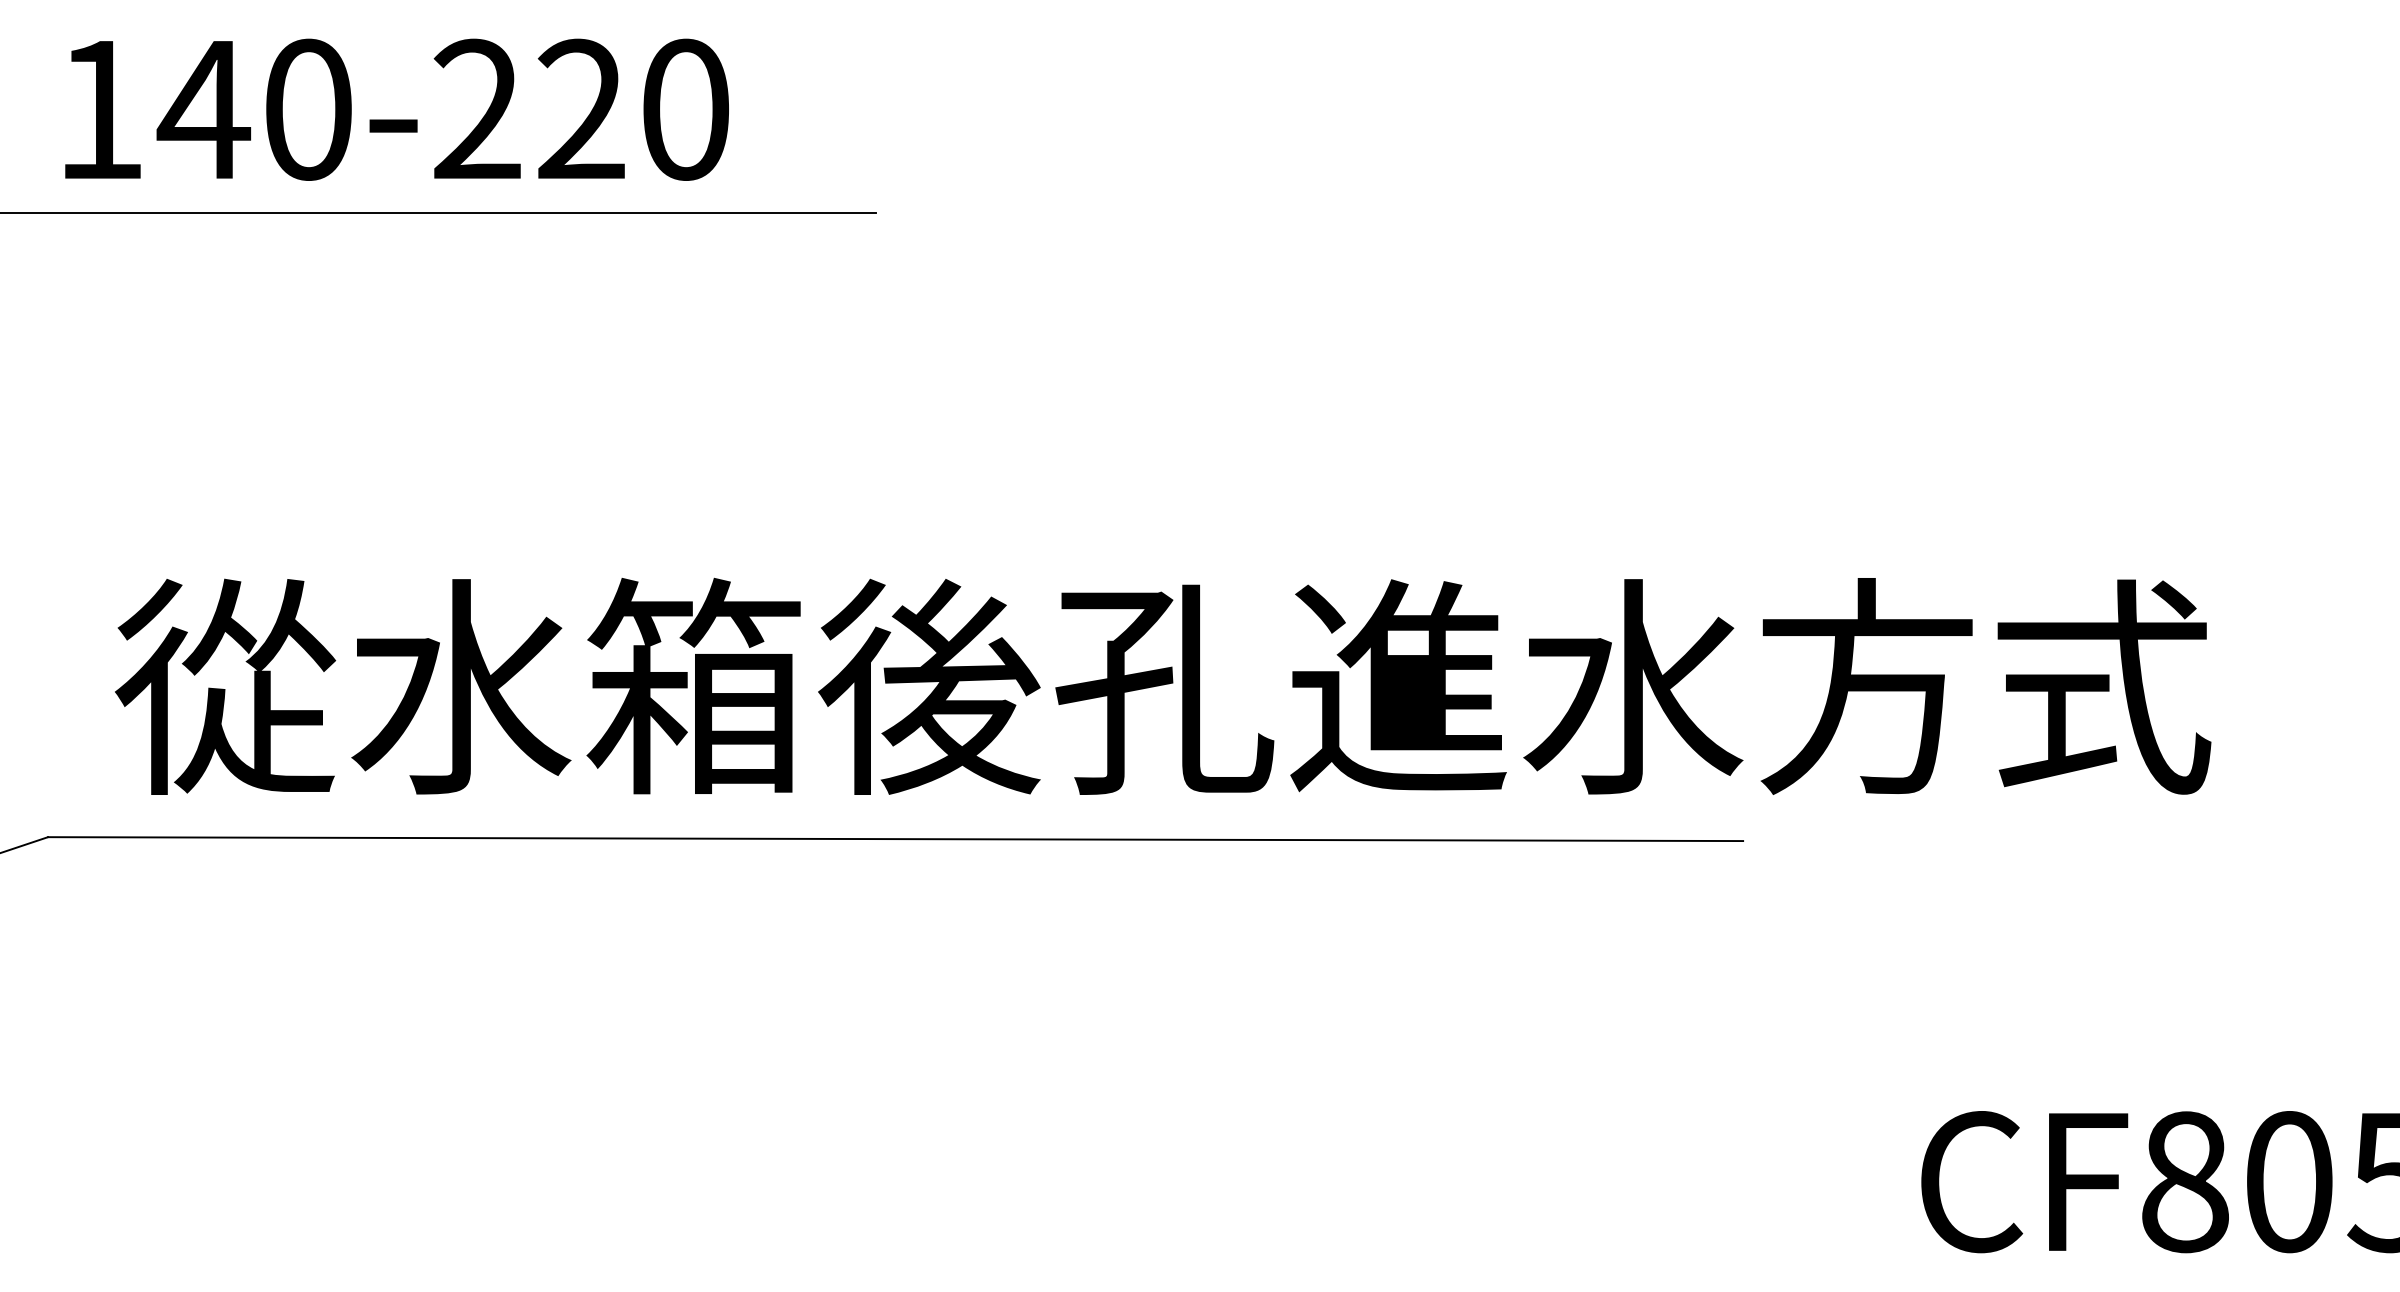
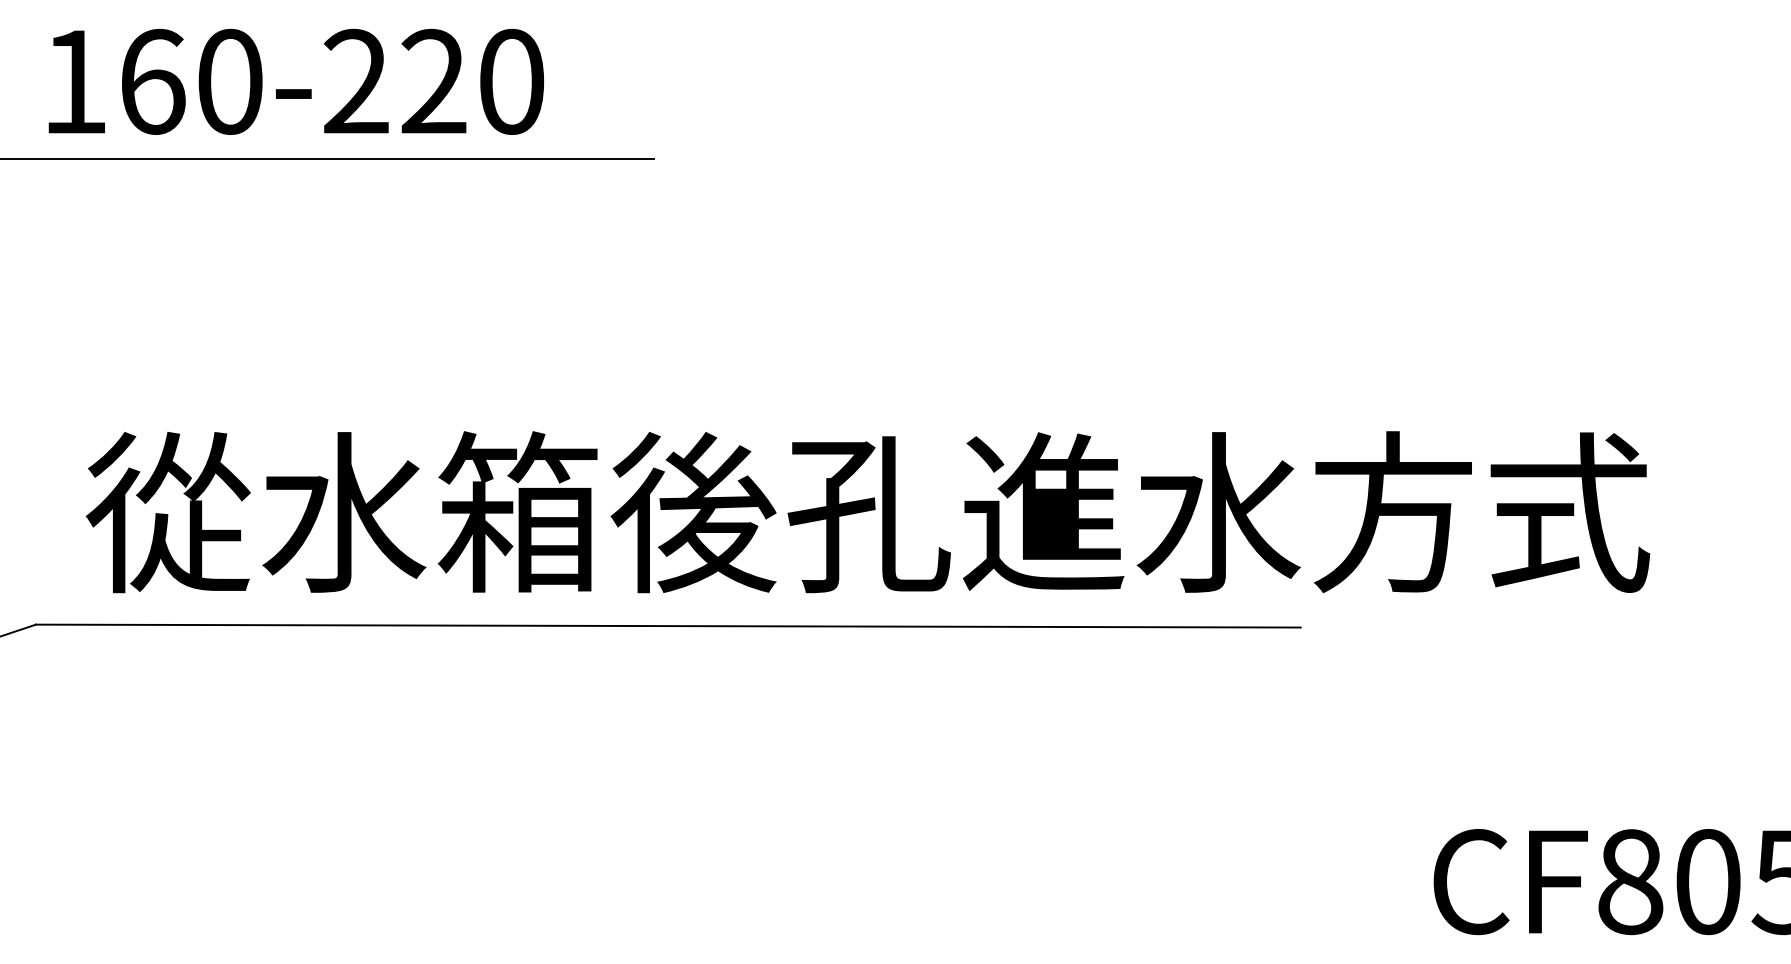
text: (204, 109) -> (152, 81), 140-220 -> 160-220

